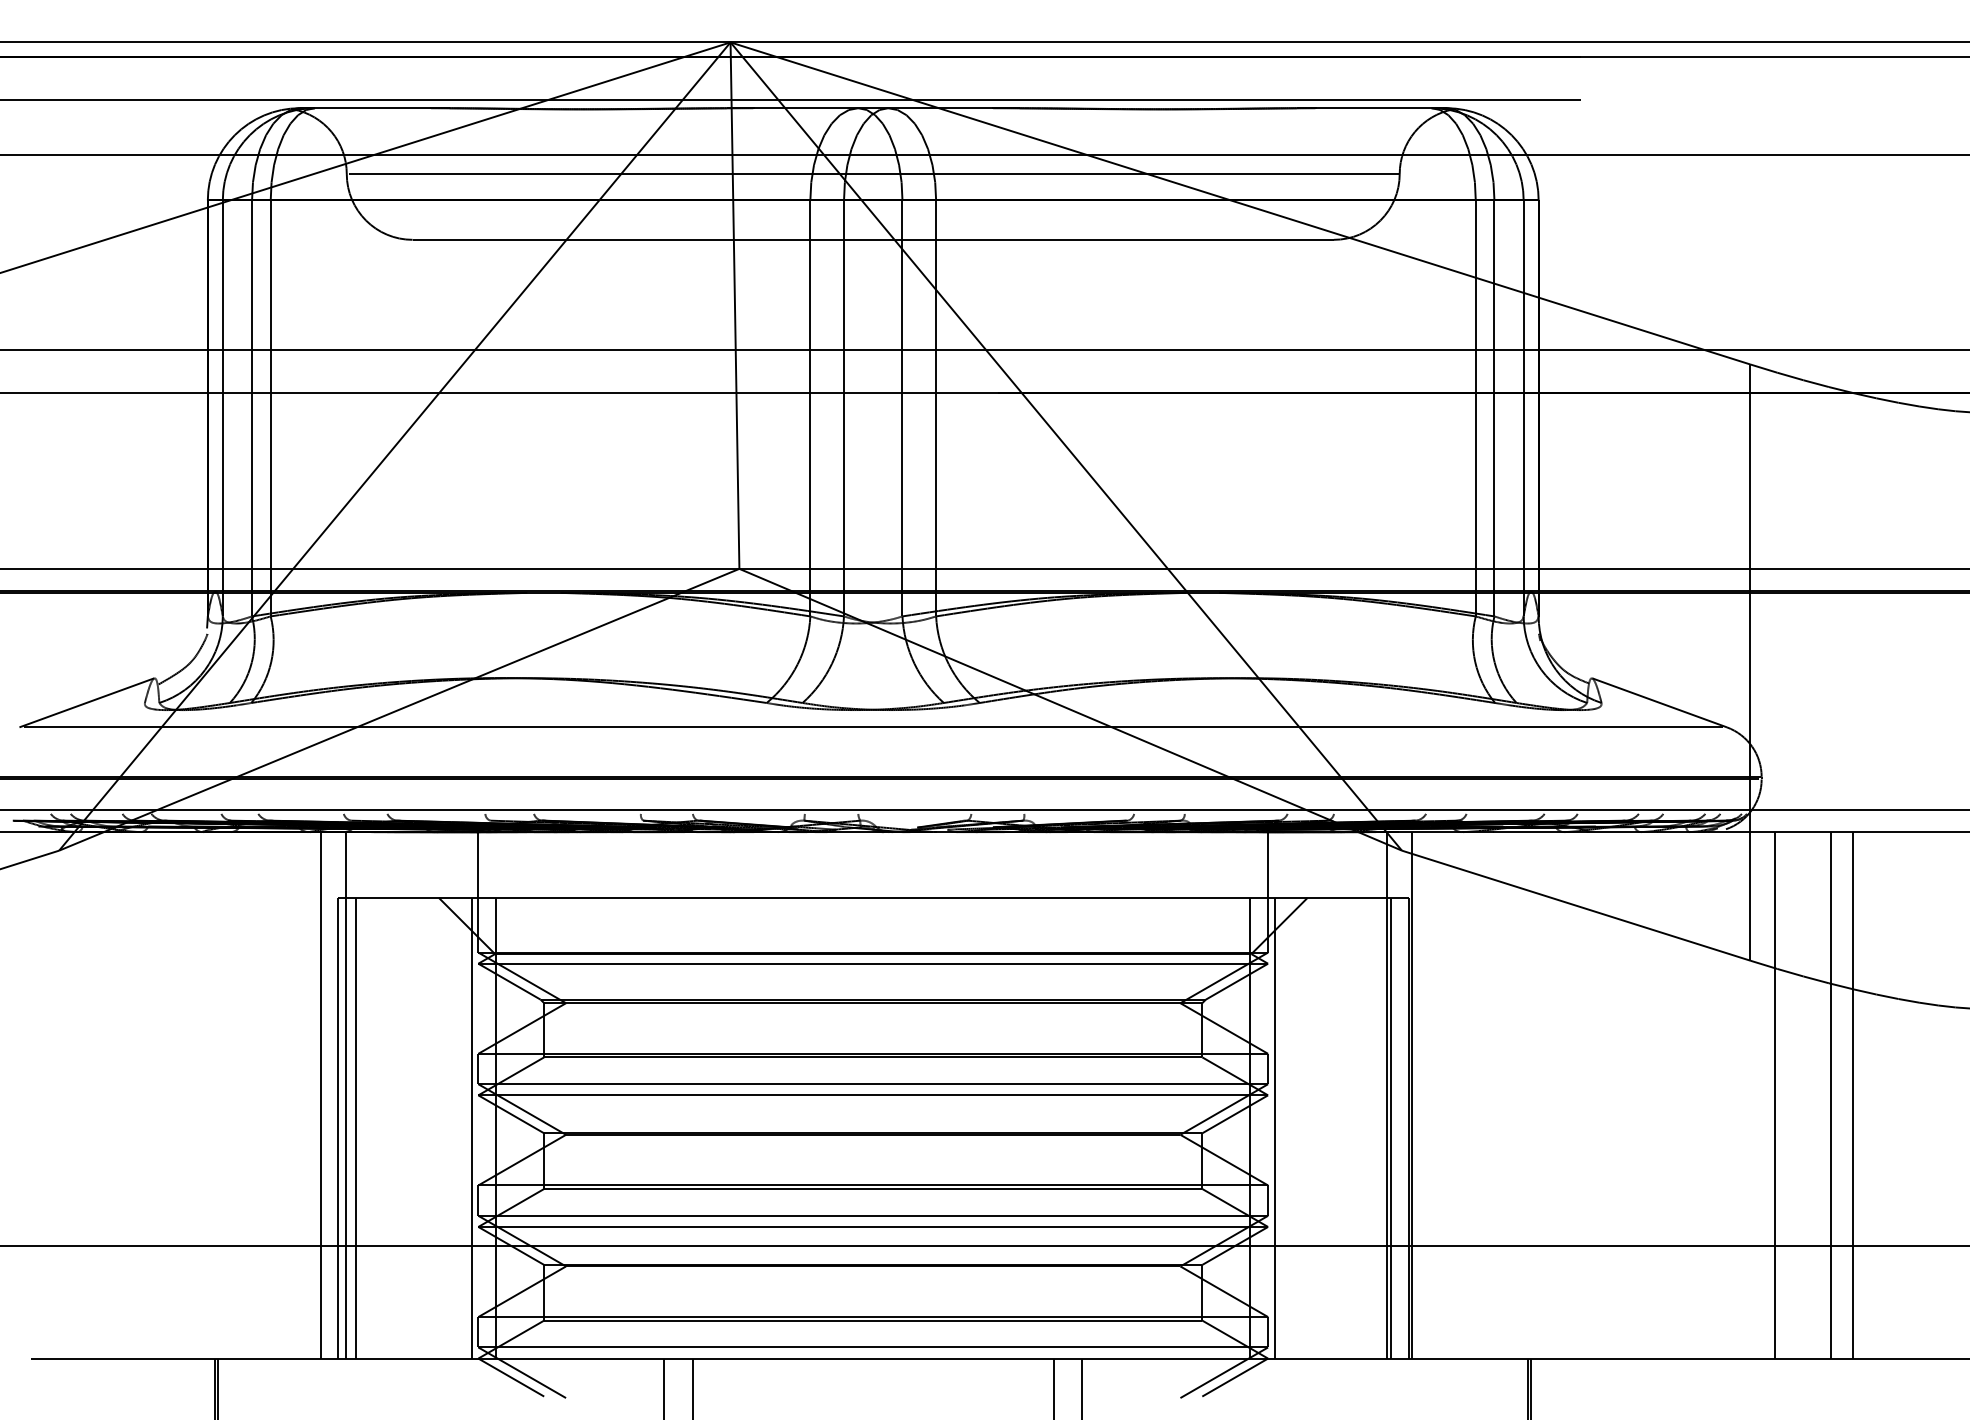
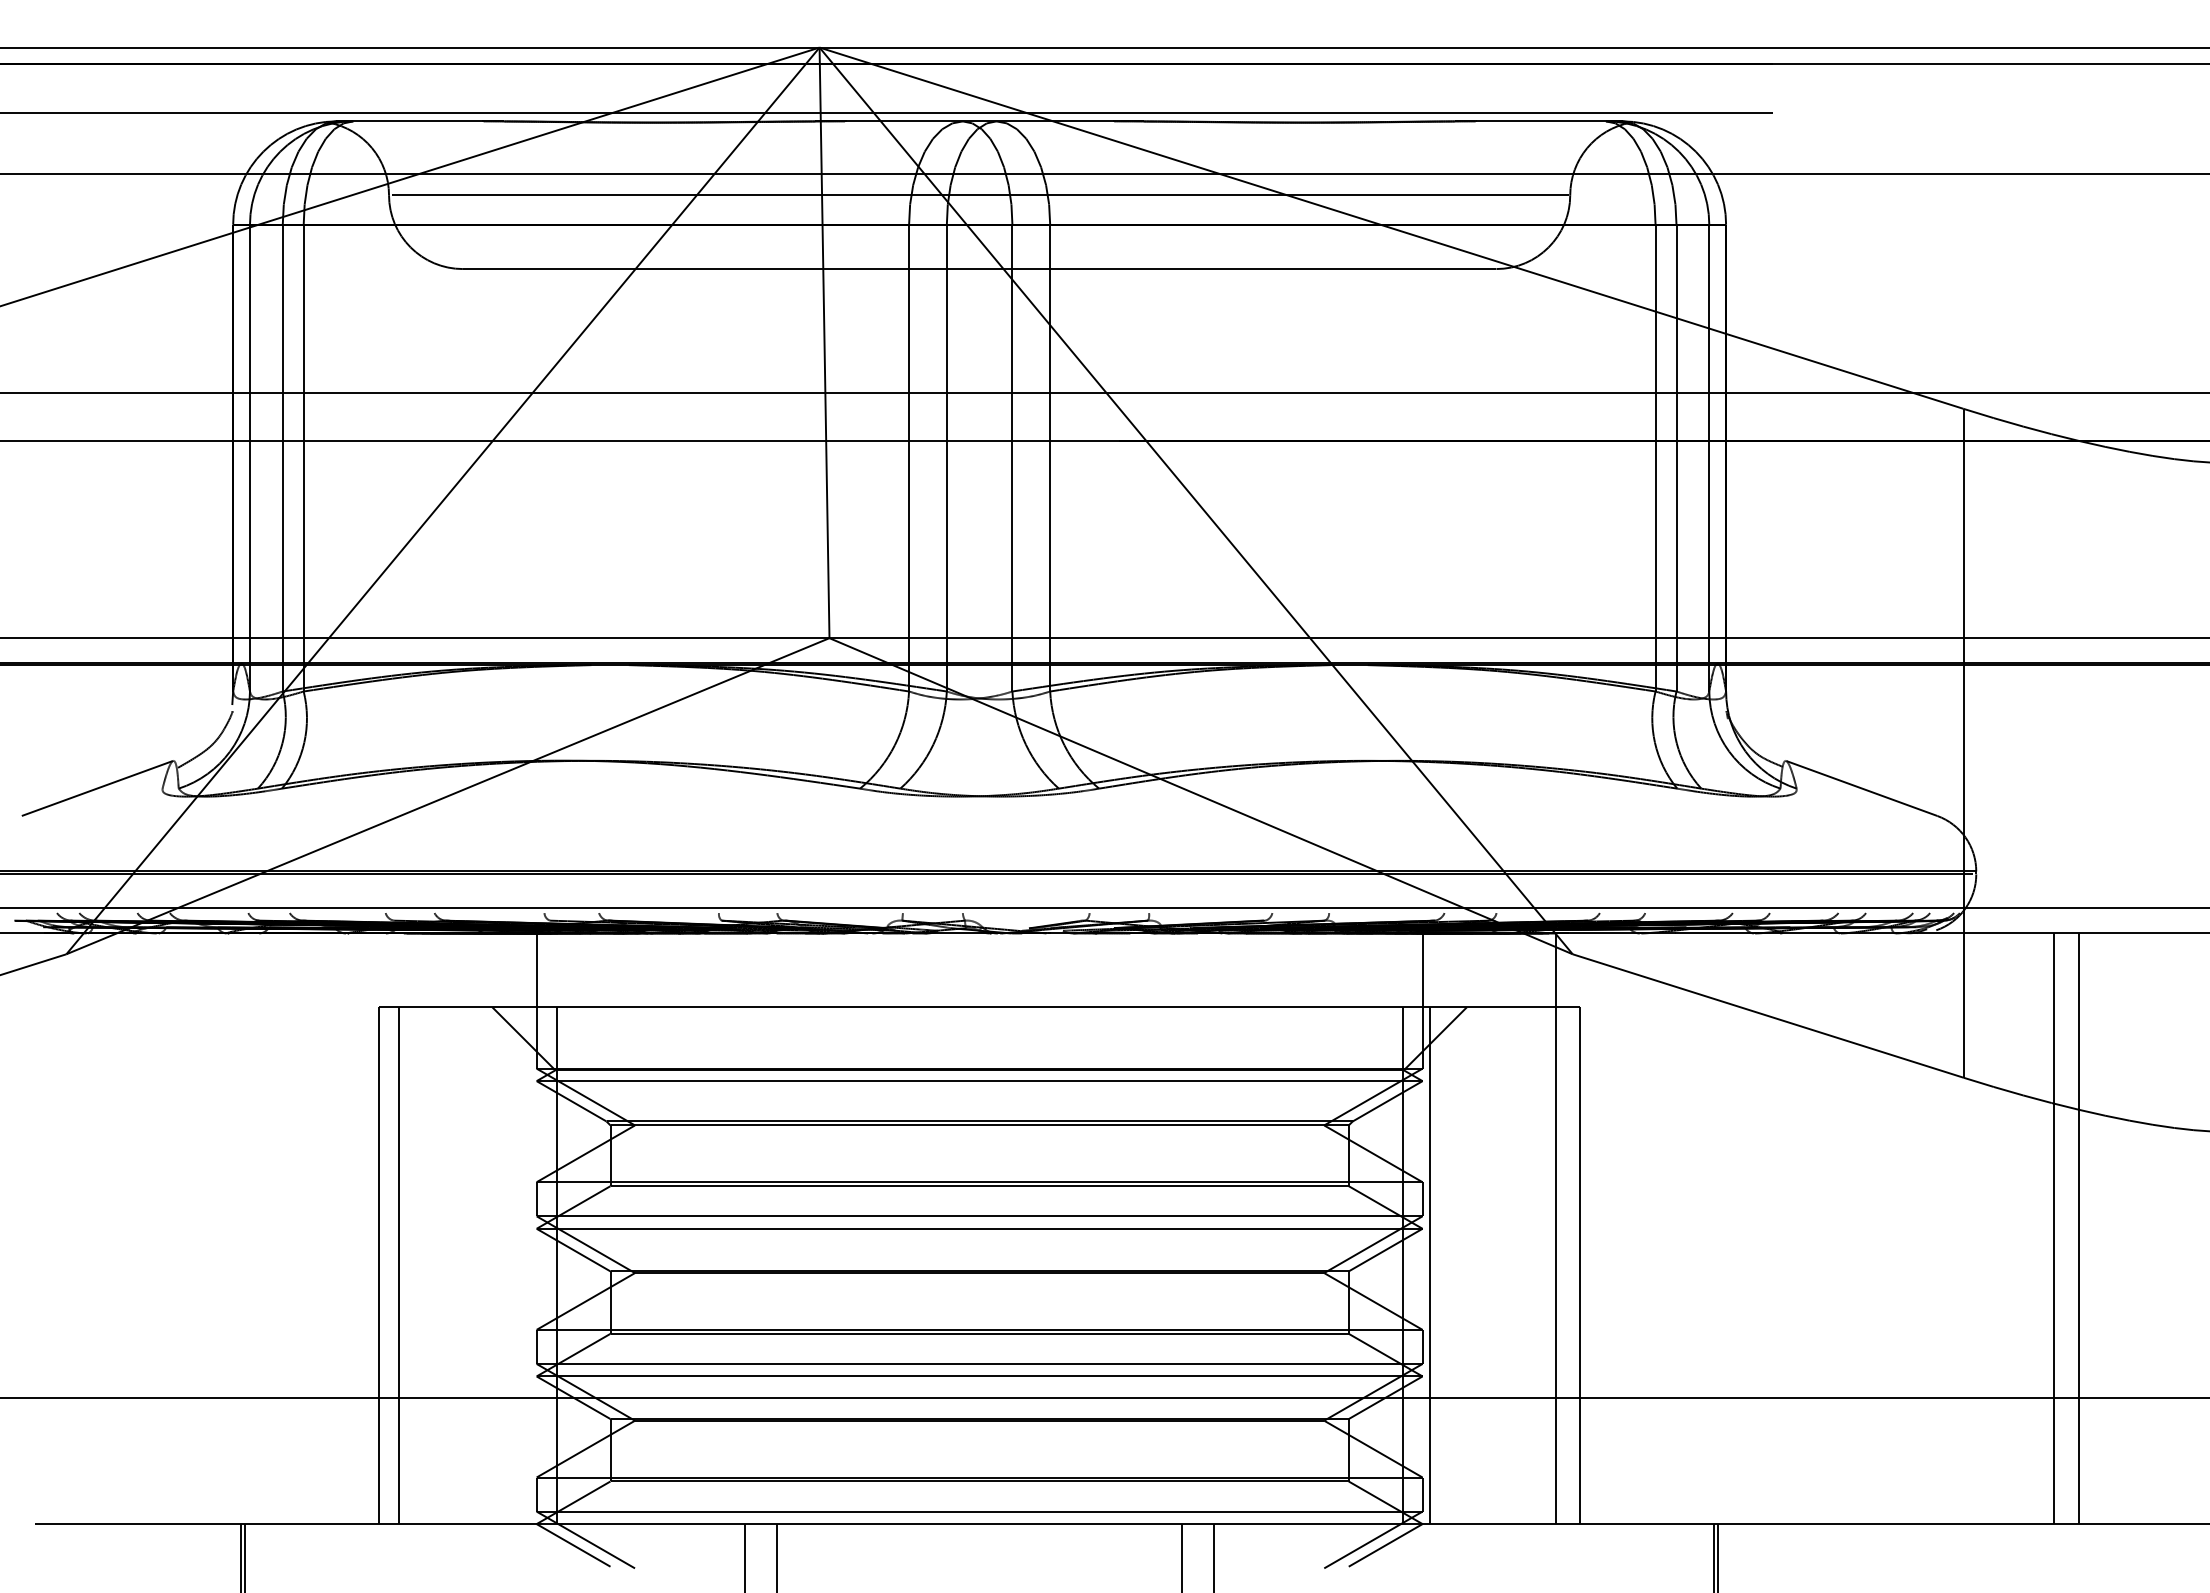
line: (873, 726) -> (979, 815), removed
line: (321, 1095) -> (360, 1228), removed
line: (345, 1095) -> (387, 1228), removed
line: (1411, 1095) -> (1583, 1228), removed
line: (1775, 1095) -> (1991, 1228), removed
line: (471, 1128) -> (529, 1265), removed
line: (1391, 1128) -> (1560, 1265), removed

